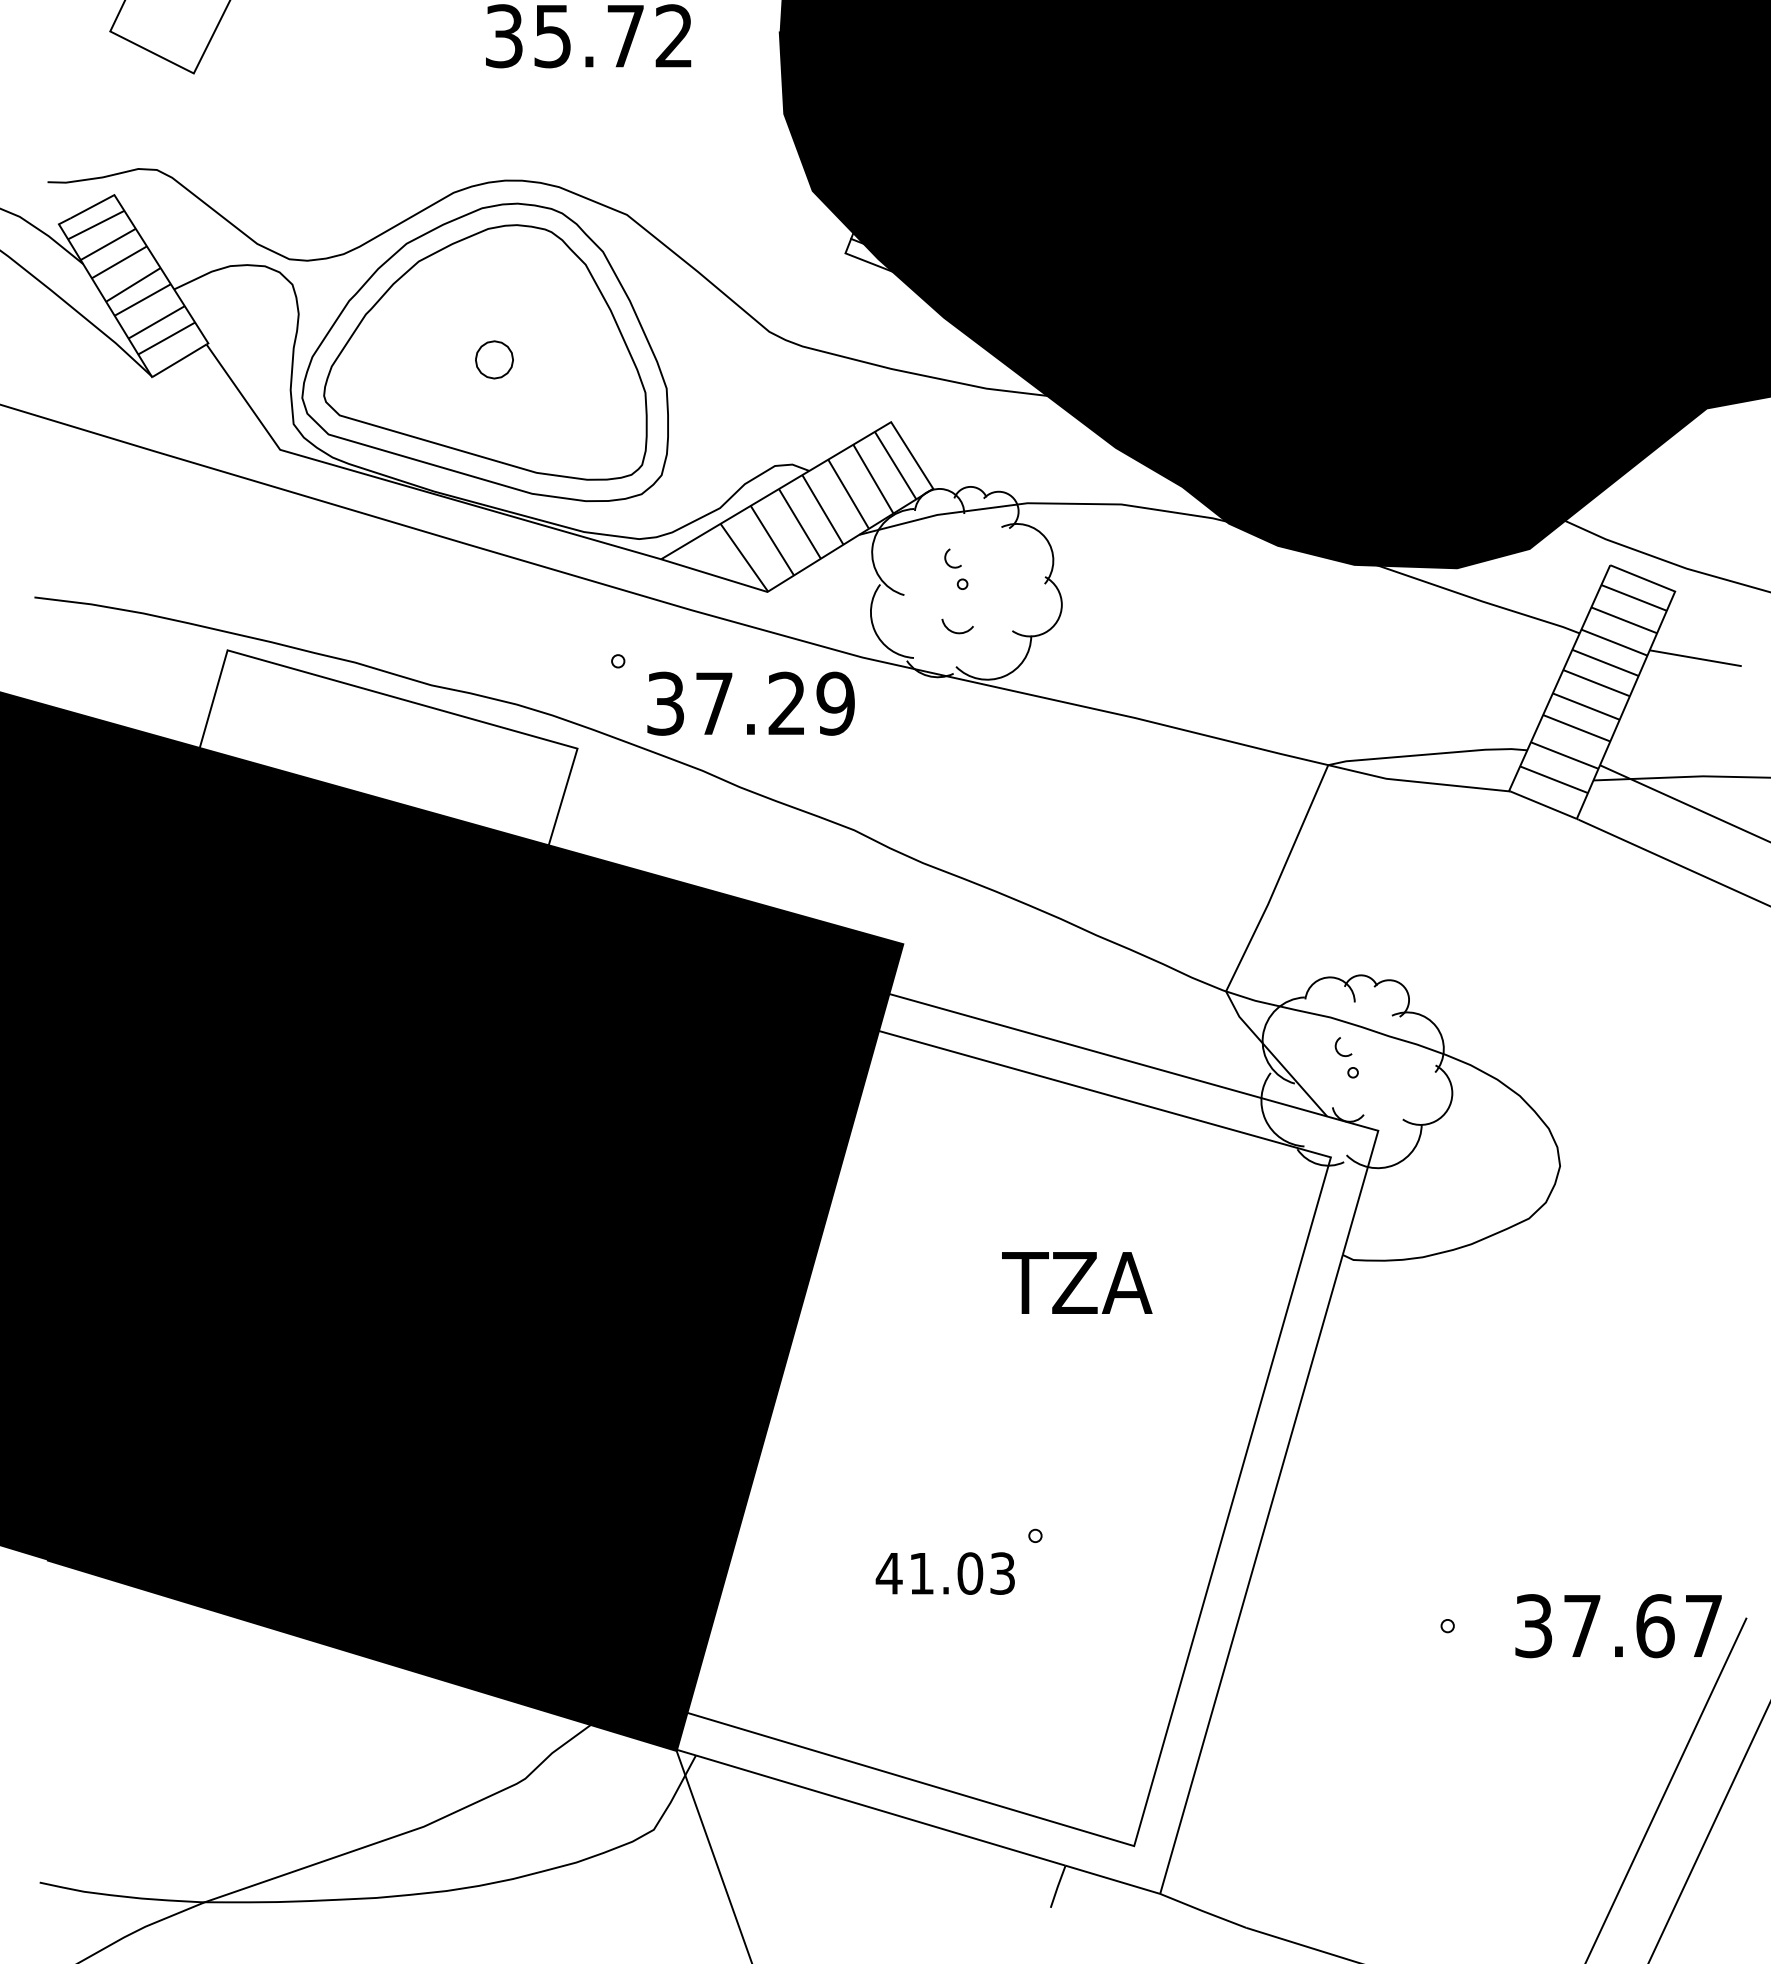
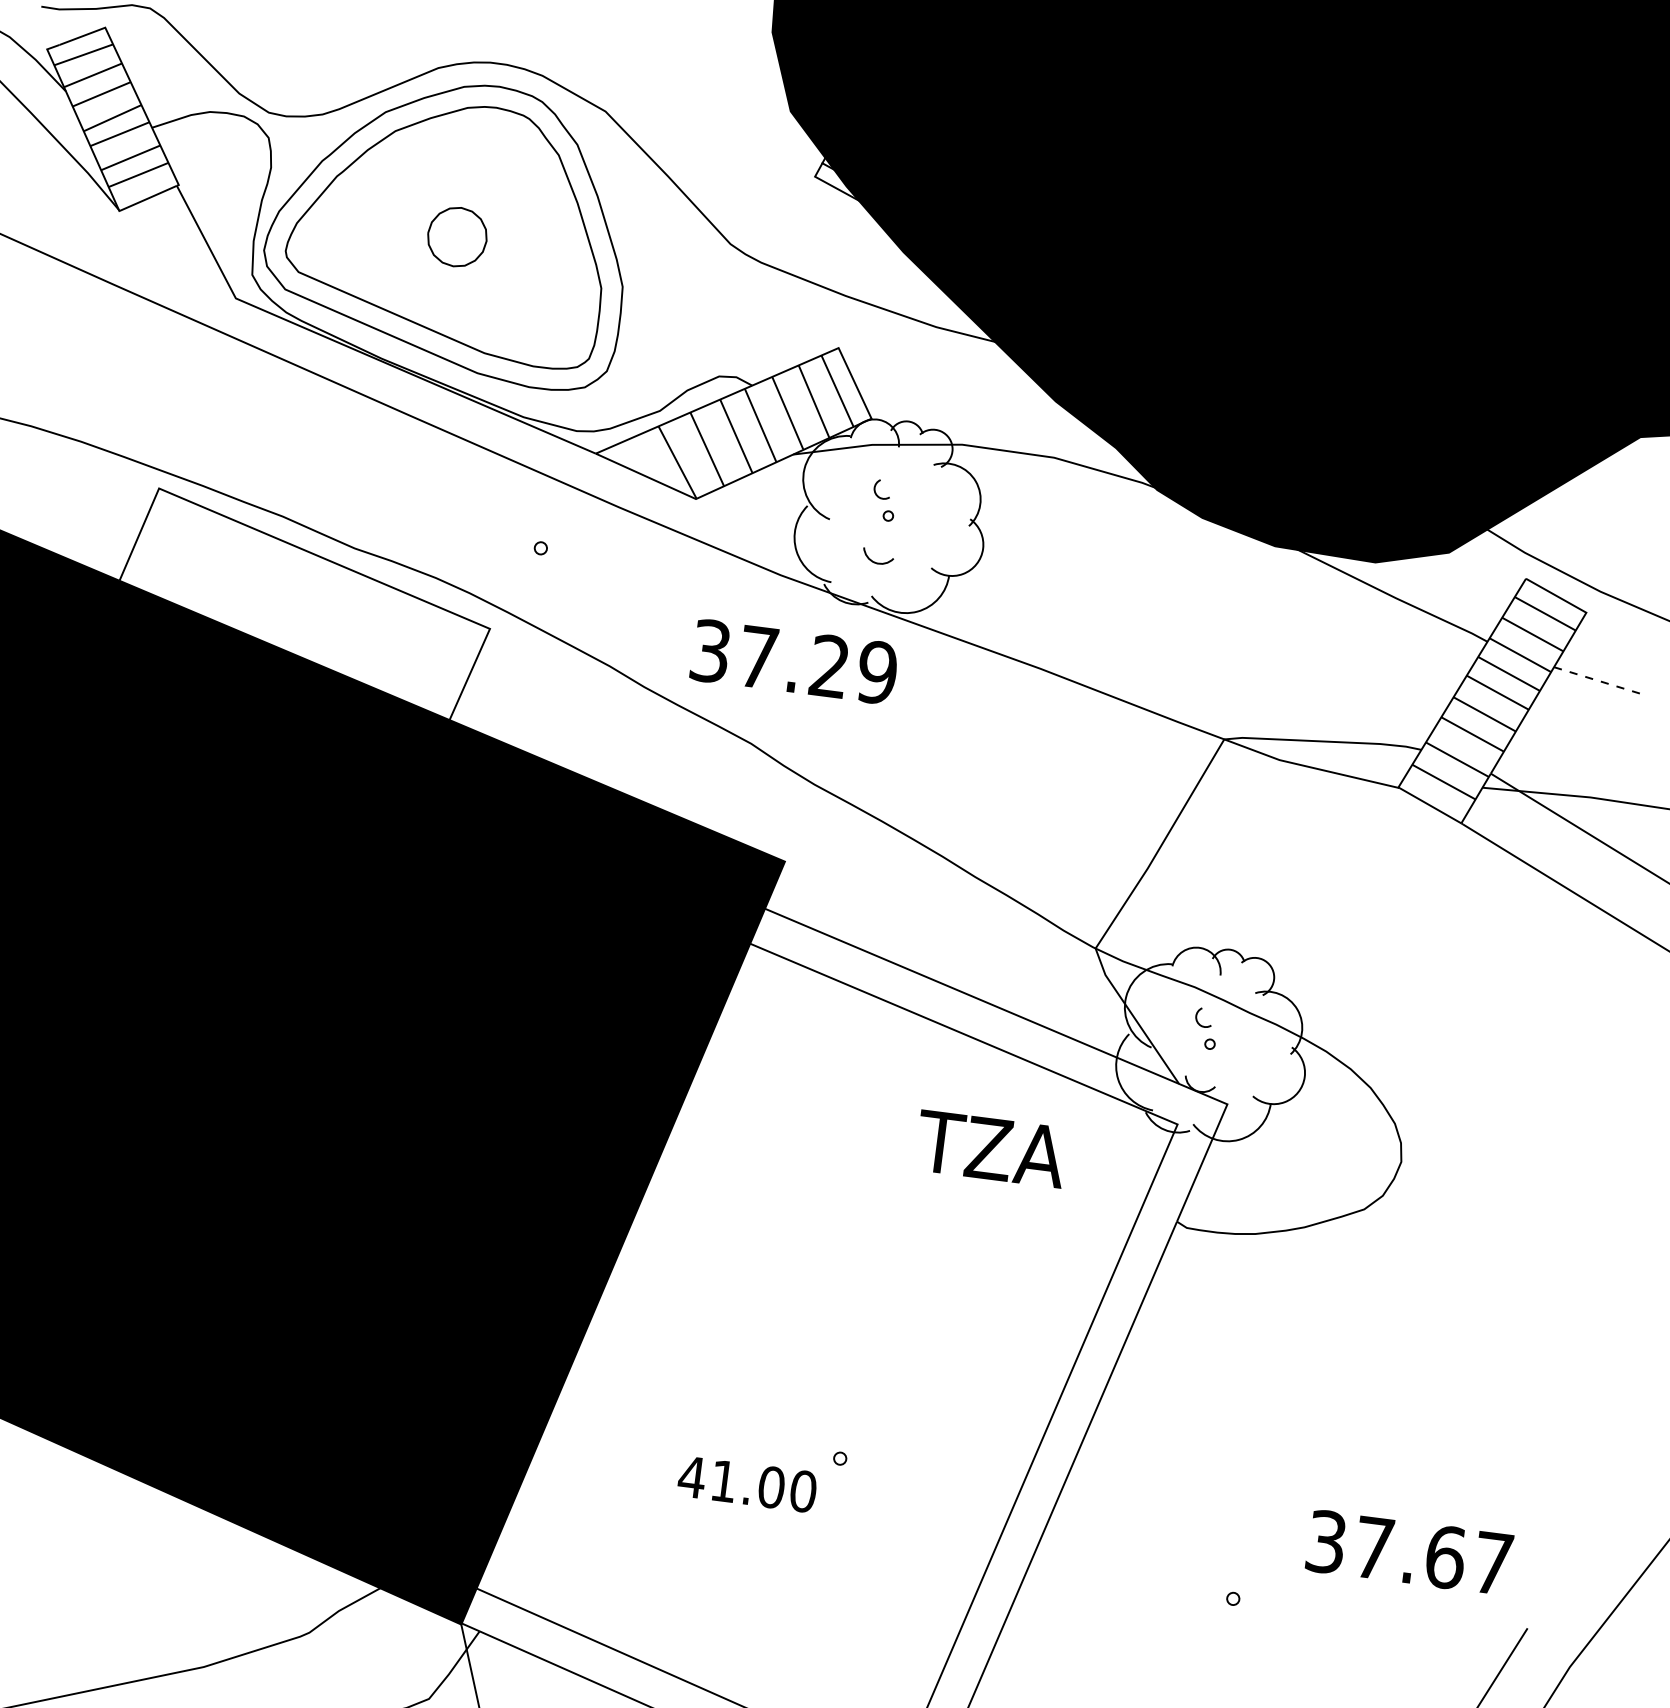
part: (494, 359) -> (457, 236), size x1.6
line: (1695, 658) -> (1597, 680), solid -> dashed
text: (750, 703) -> (793, 661), moved
text: (1077, 1282) -> (991, 1148), moved
text: (1002, 1573) -> (803, 1491), 41.03 -> 41.00
text: (1618, 1626) -> (1409, 1553), moved

